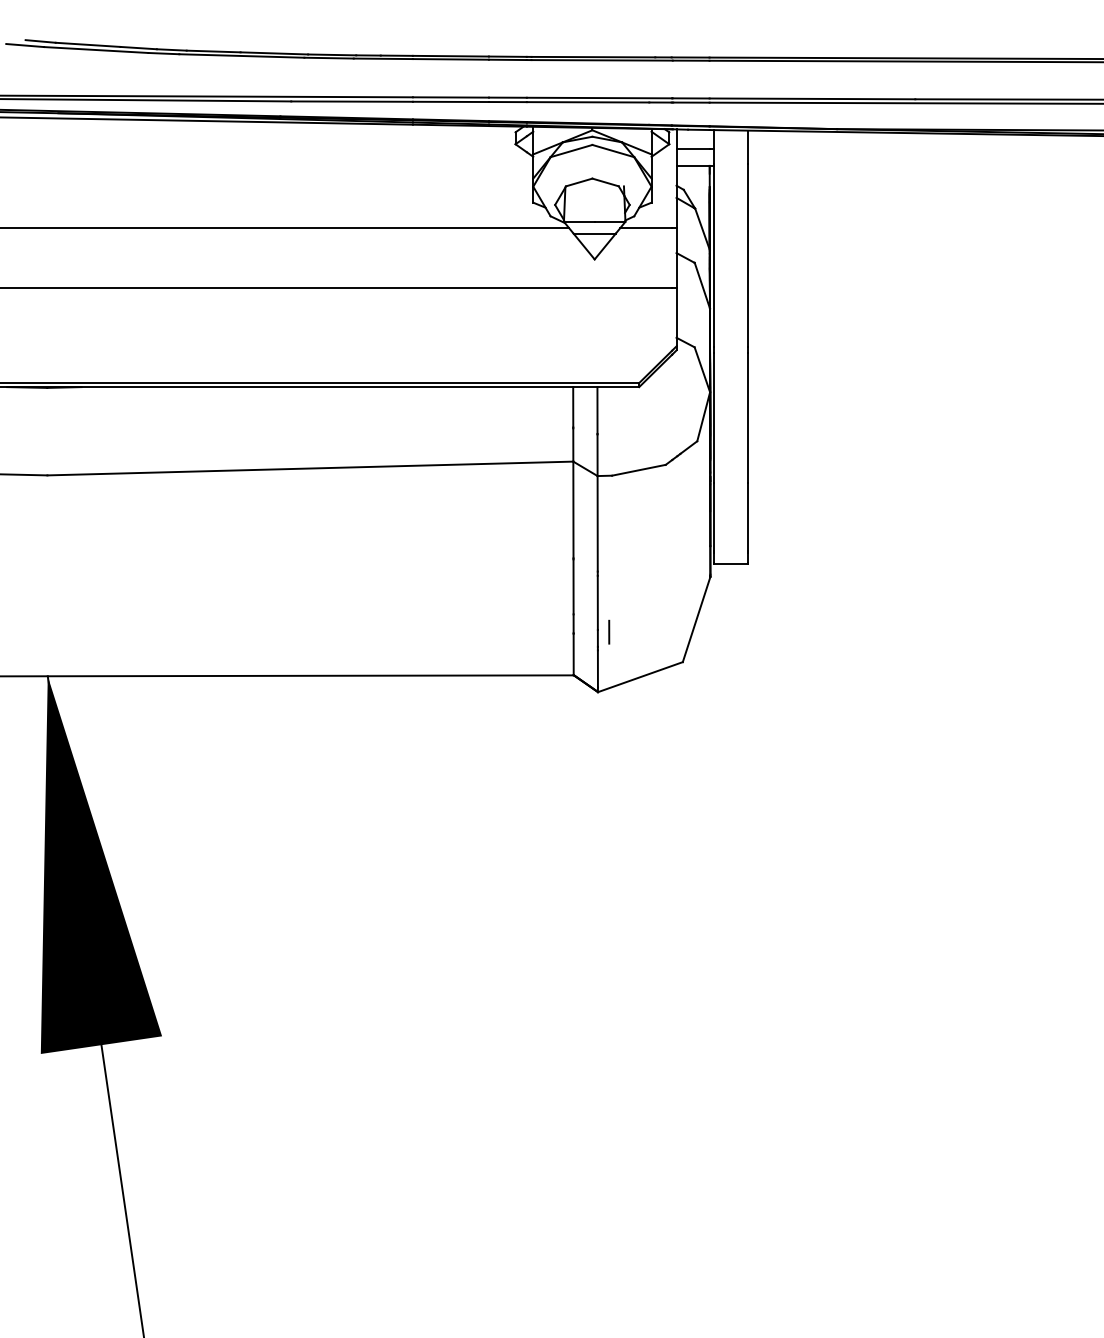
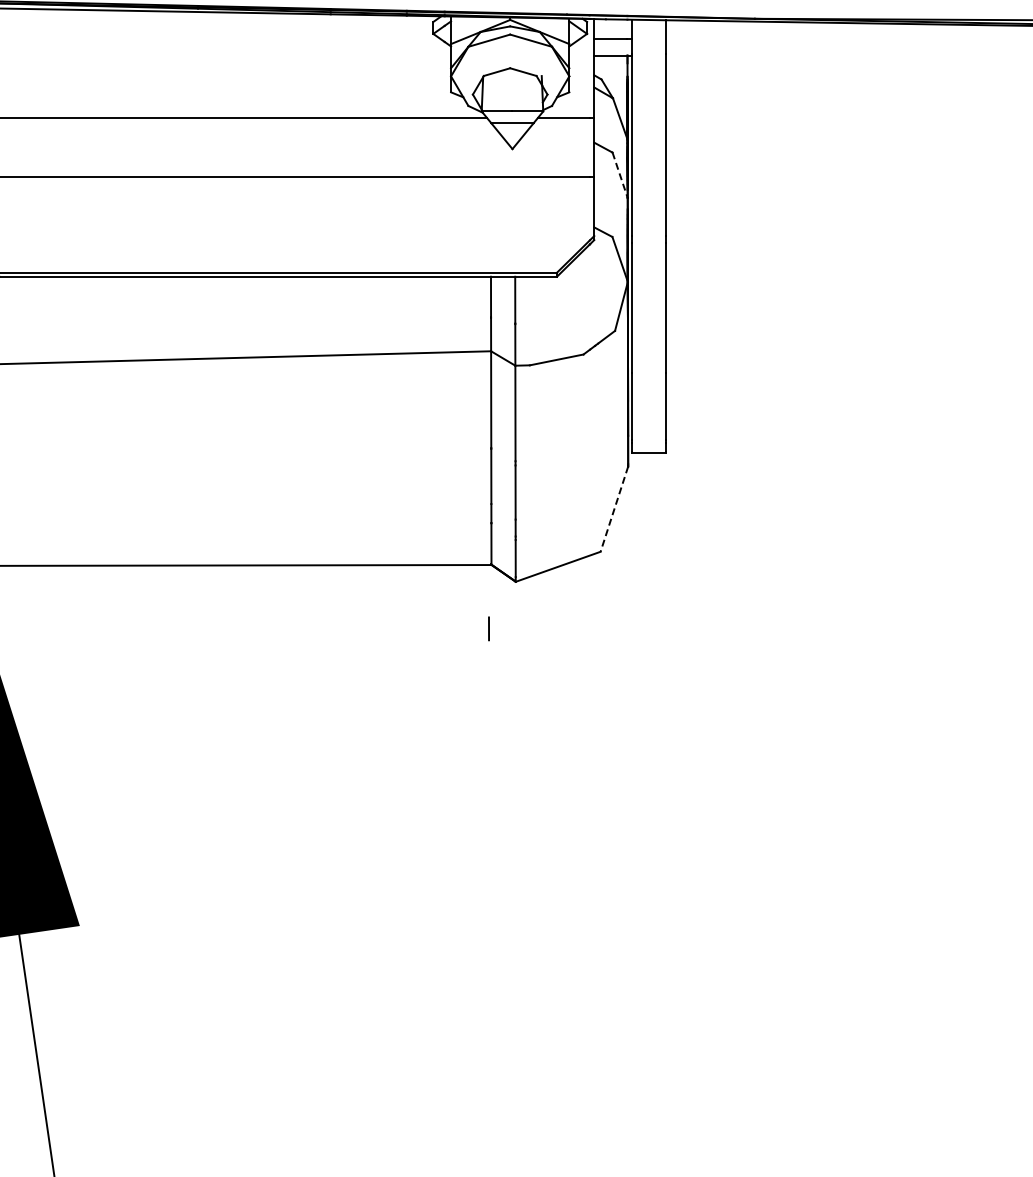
line: (702, 285) -> (620, 175), solid -> dashed
line: (696, 619) -> (614, 509), solid -> dashed
line: (609, 631) -> (489, 628), moved

